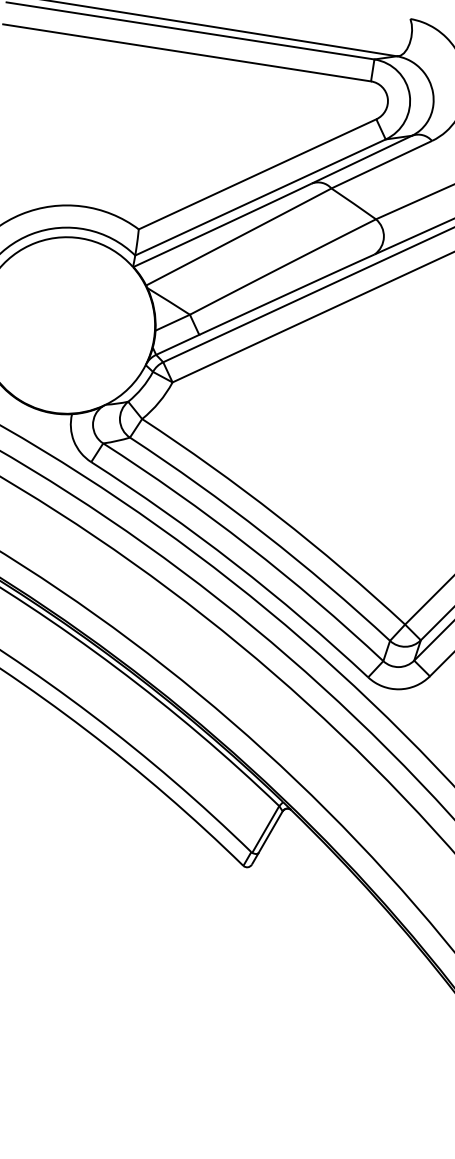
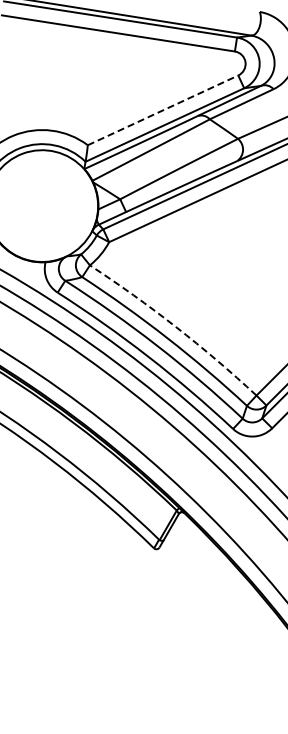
line: (258, 174) -> (163, 110), solid -> dashed
arc: (277, 515) -> (175, 326), solid -> dashed

